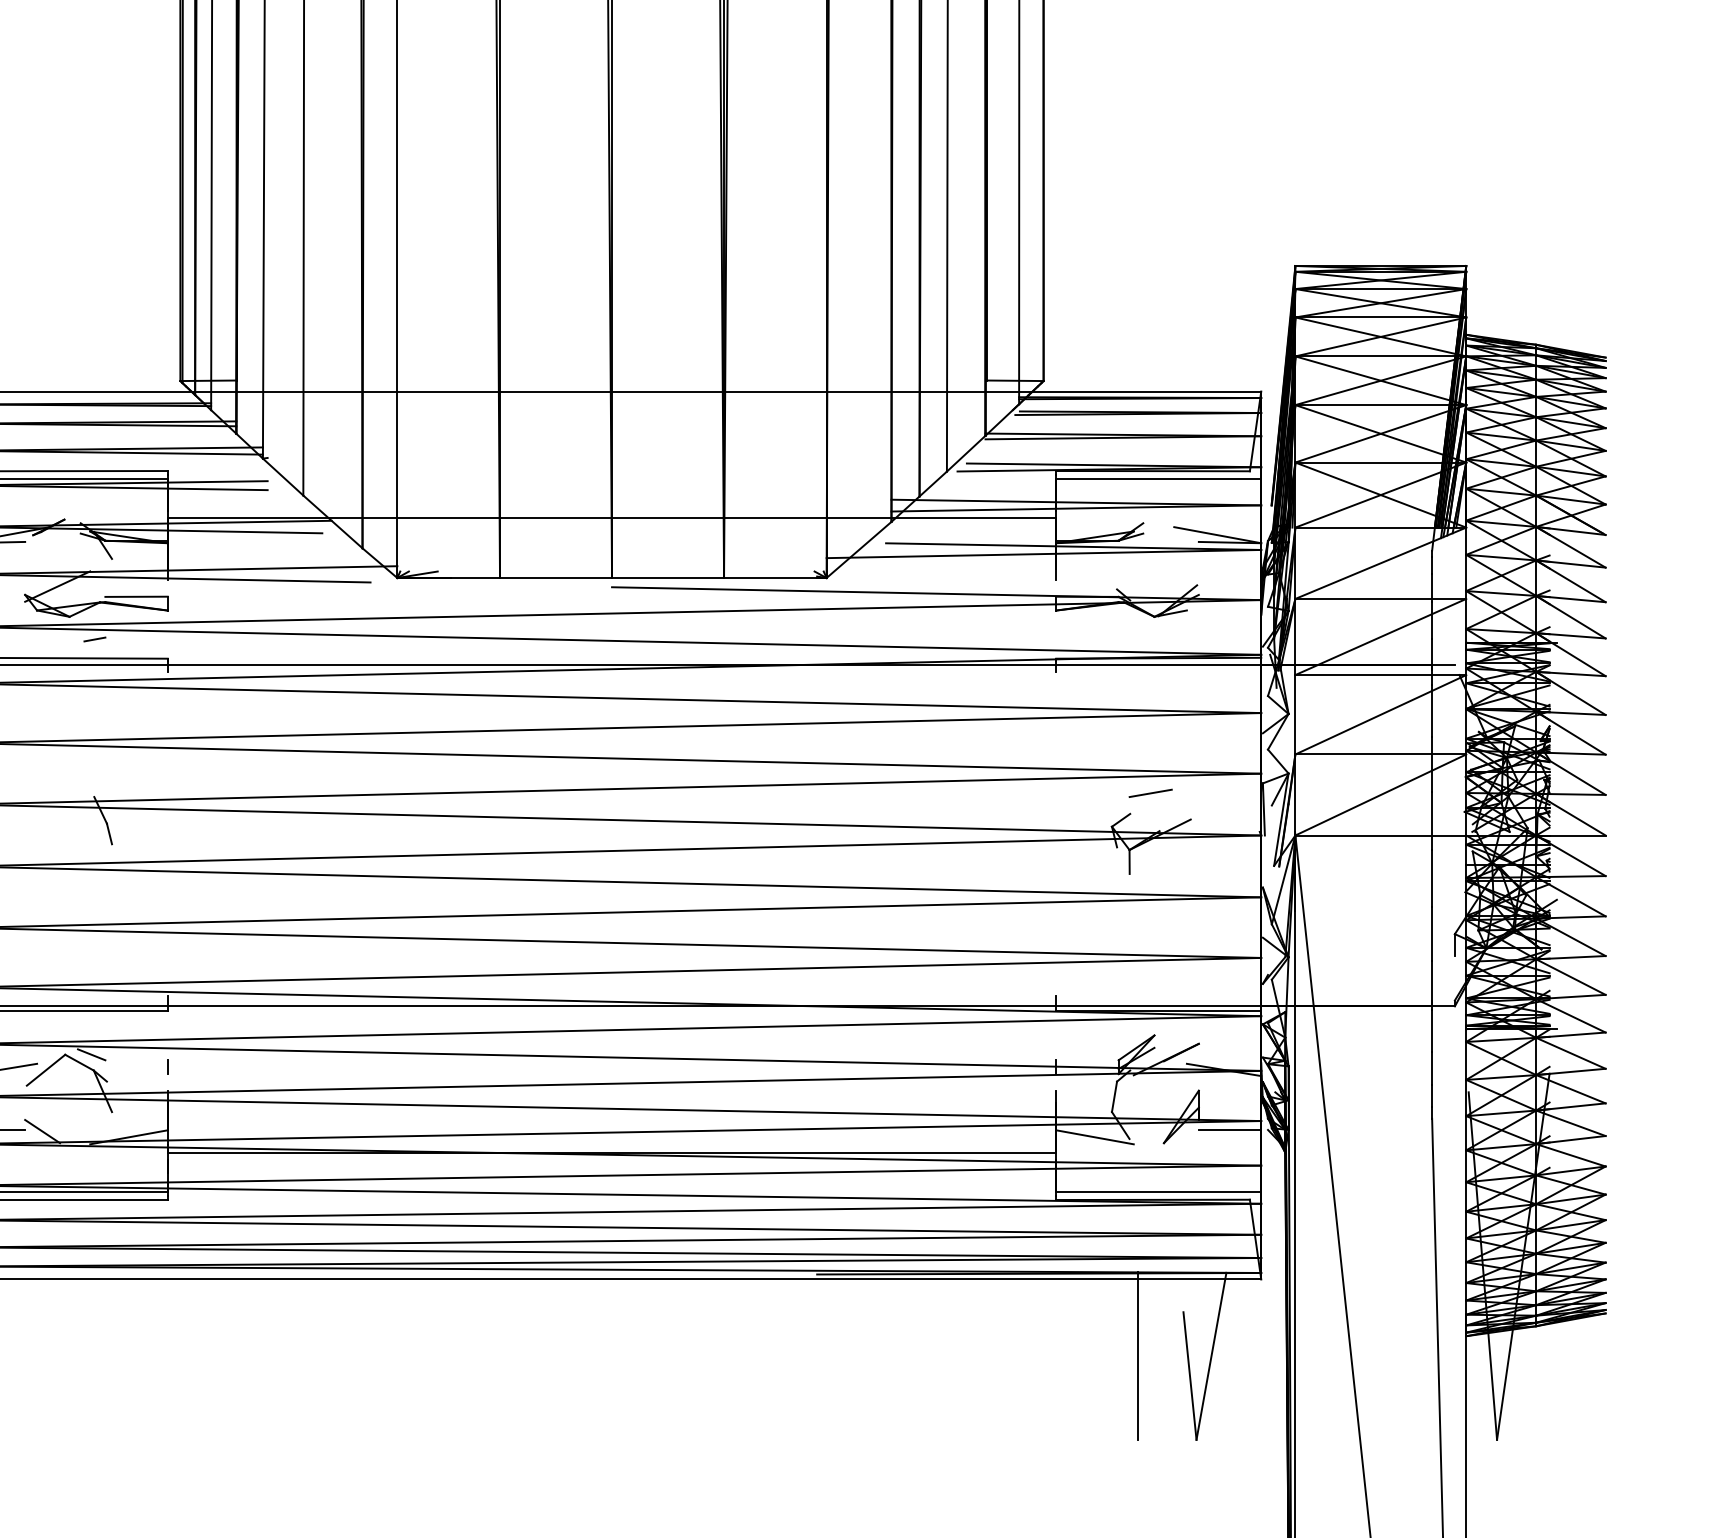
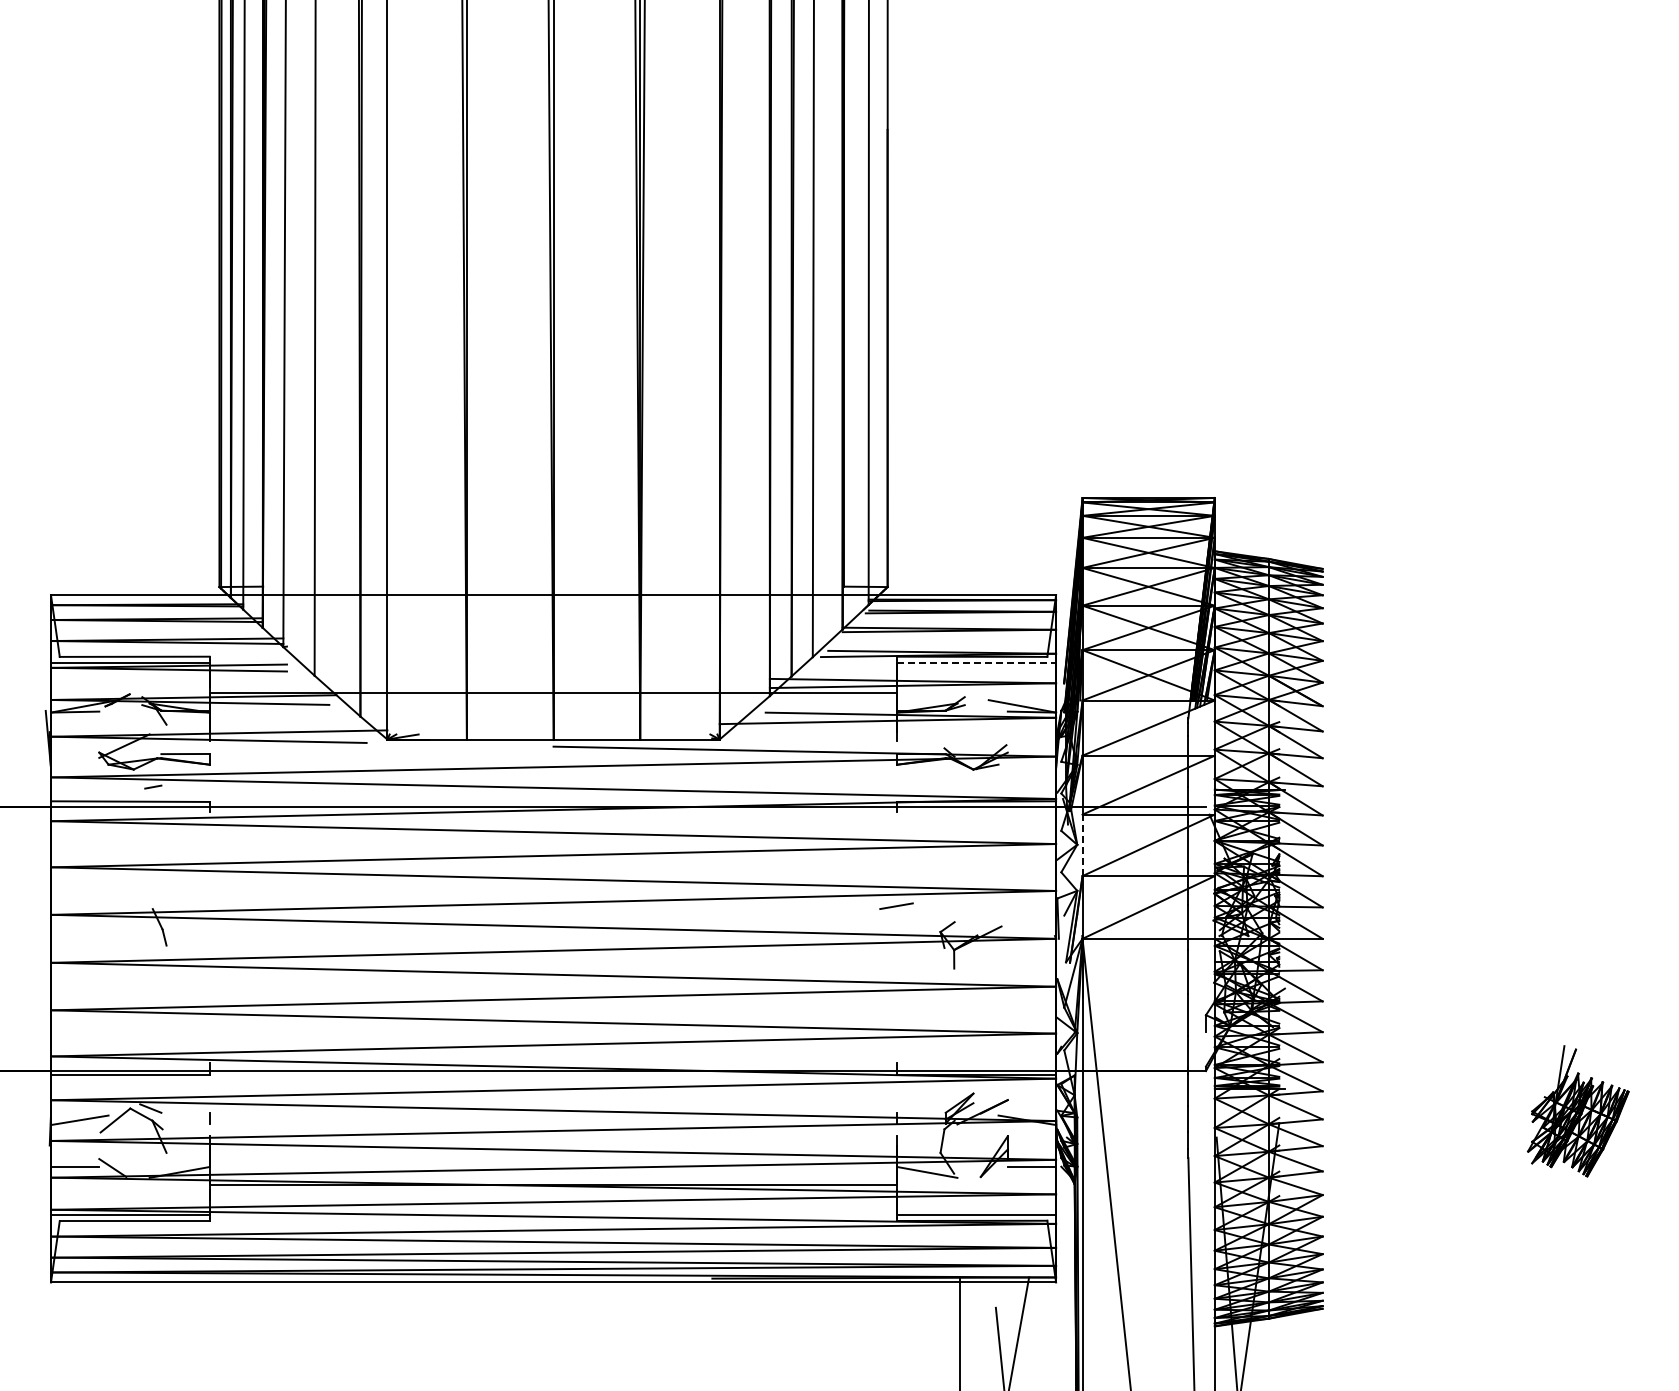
line: (1159, 478) -> (977, 662), solid -> dashed
line: (1295, 714) -> (1082, 845), solid -> dashed
line: (1150, 792) -> (896, 905), moved

